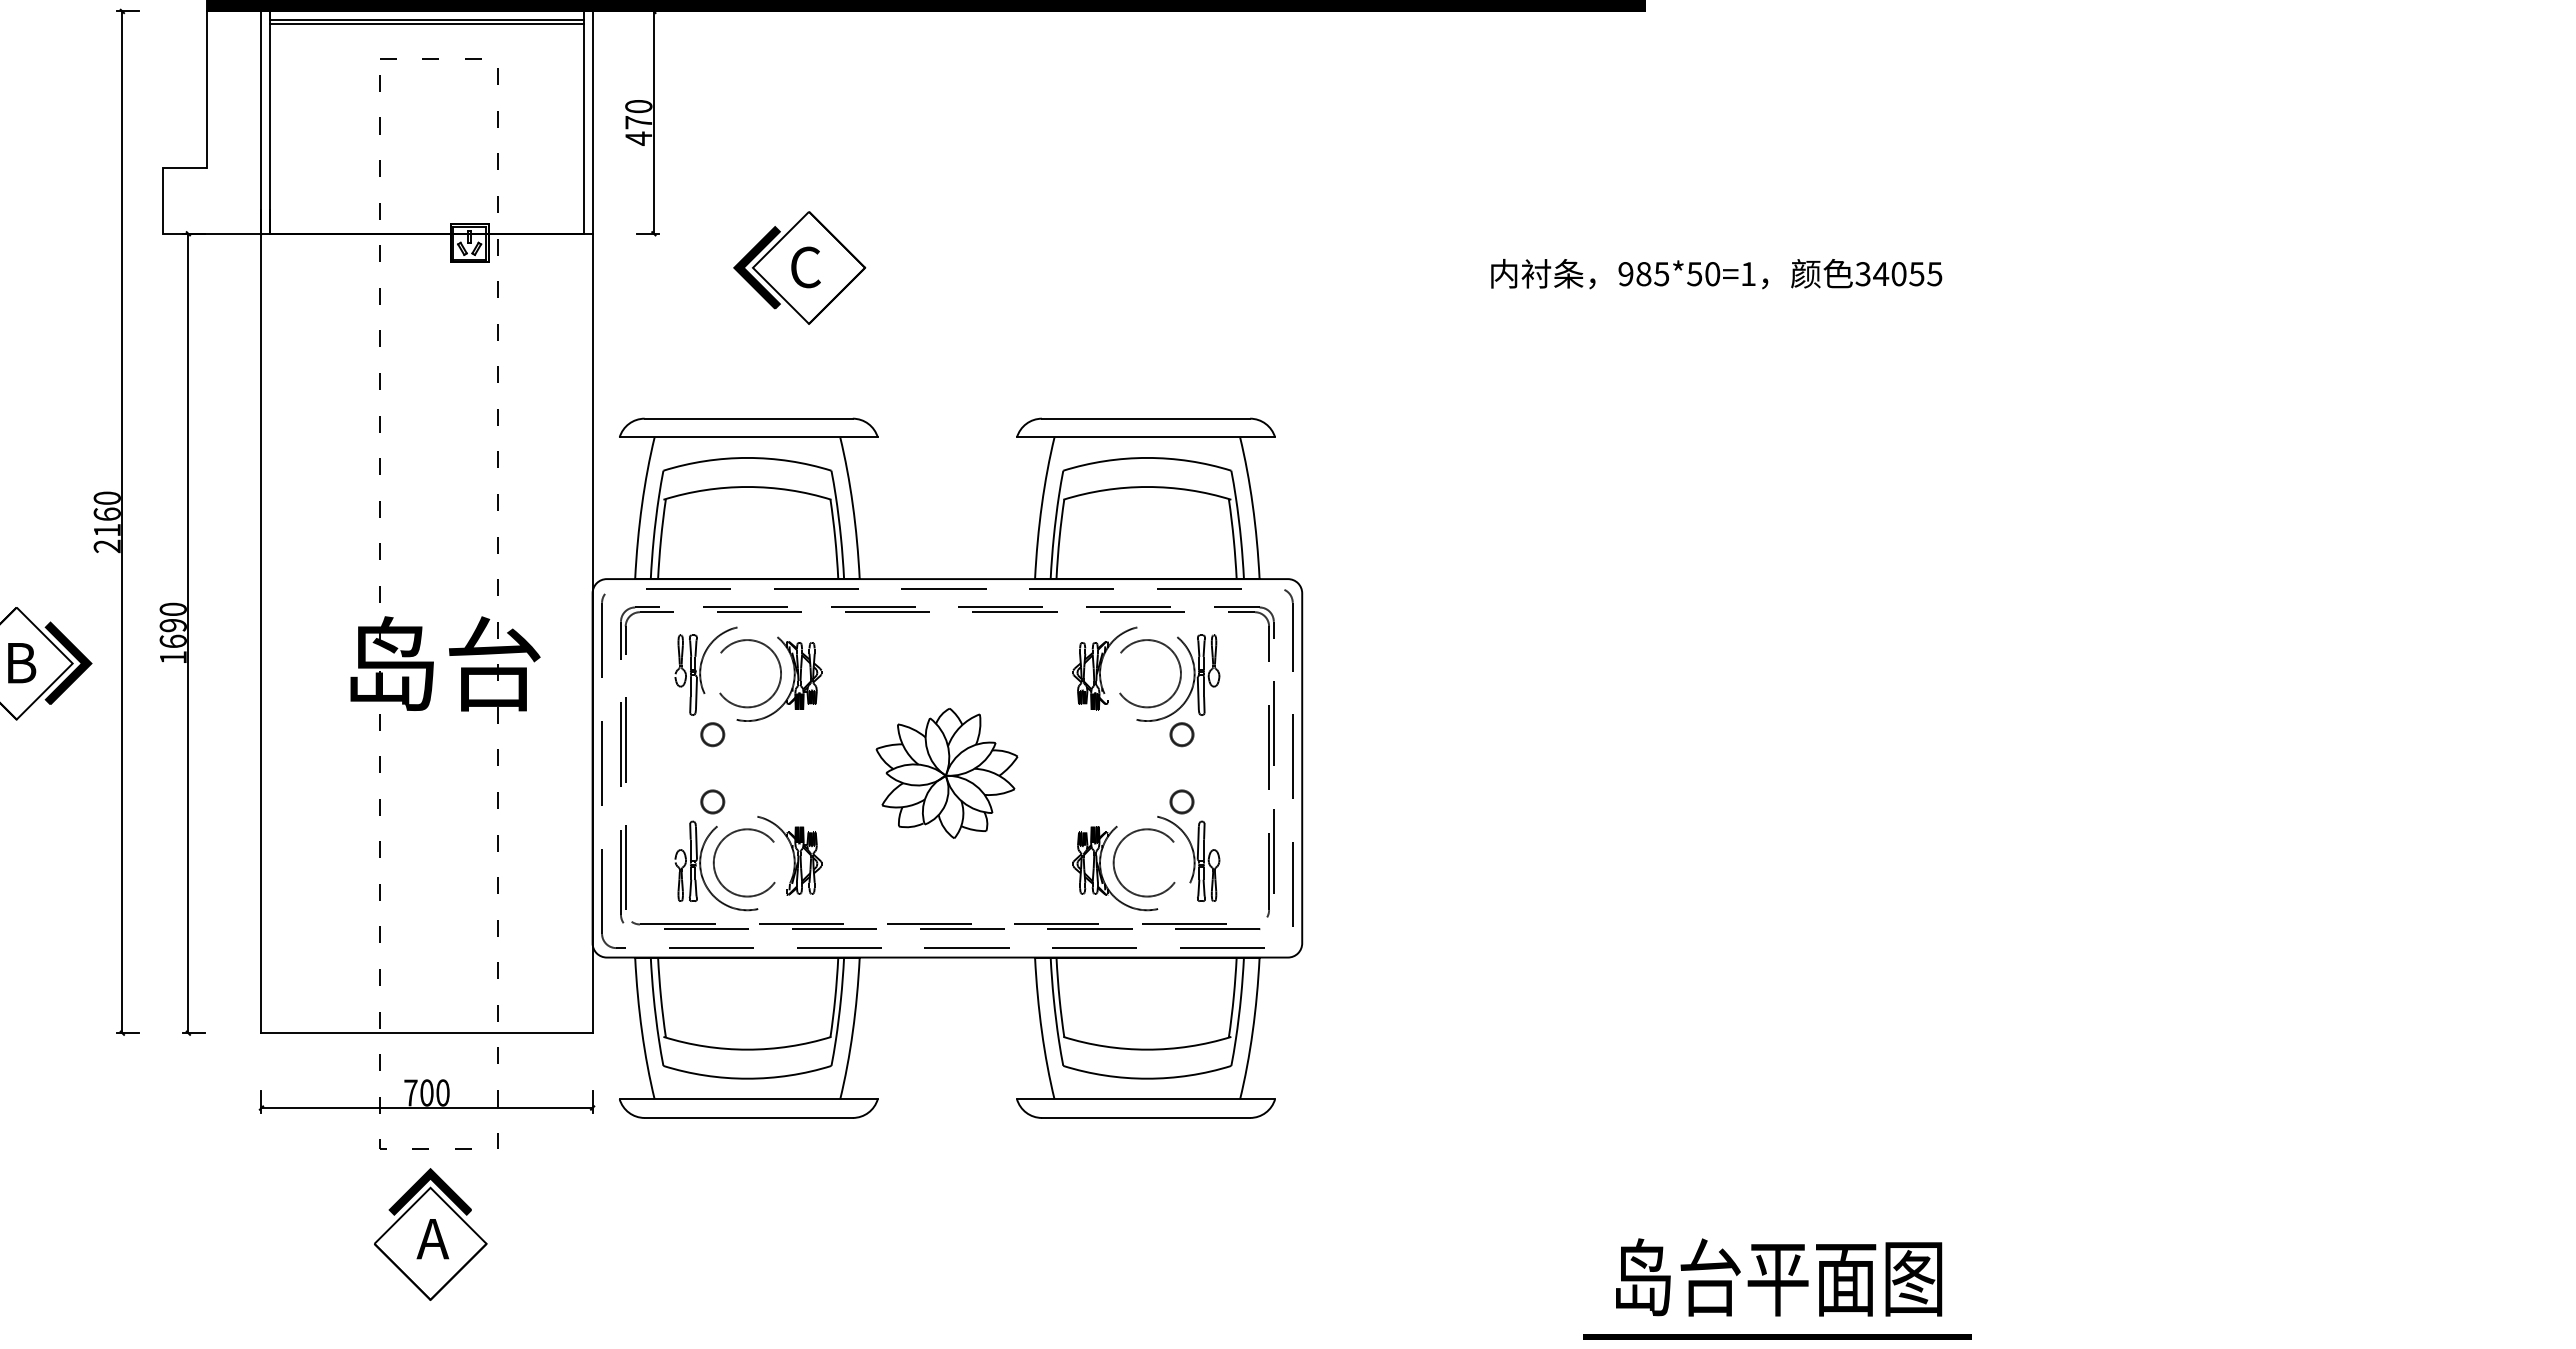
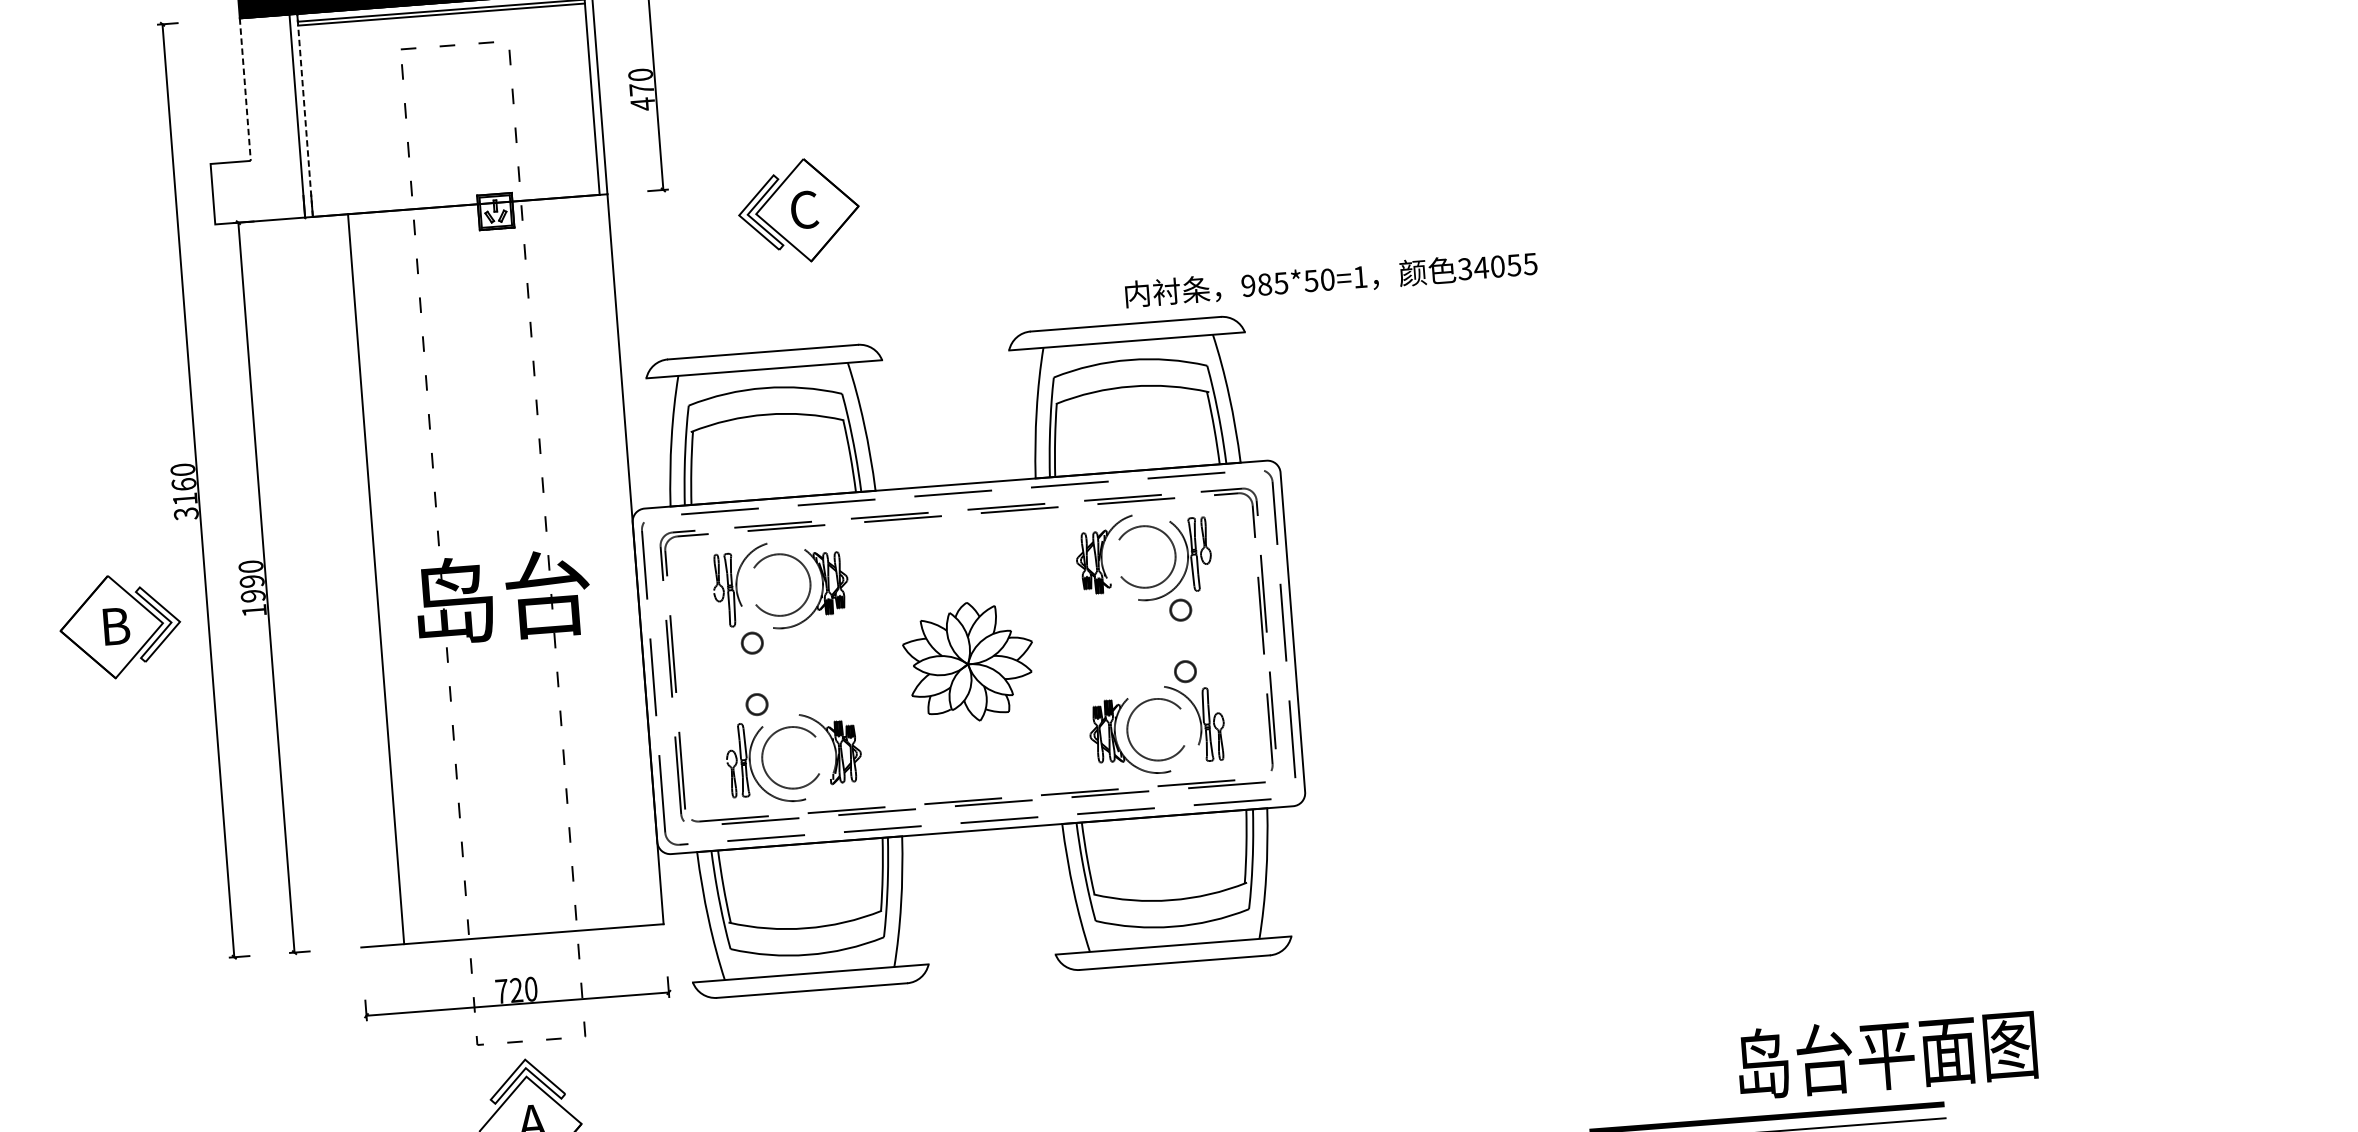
line: (207, 89) -> (245, 89), solid -> dashed
line: (269, 122) -> (304, 115), solid -> dashed
fill: (756, 267) -> (759, 213), removed
text: (1716, 274) -> (1331, 279), moved
text: (107, 546) -> (186, 513), 2160 -> 3160
line: (261, 633) -> (376, 579), moved
text: (172, 641) -> (252, 596), 1690 -> 1990
fill: (68, 663) -> (159, 623), removed
text: (426, 1092) -> (516, 989), 700 -> 720
fill: (430, 1191) -> (526, 1080), removed
text: (1779, 1277) -> (1887, 1054), moved

